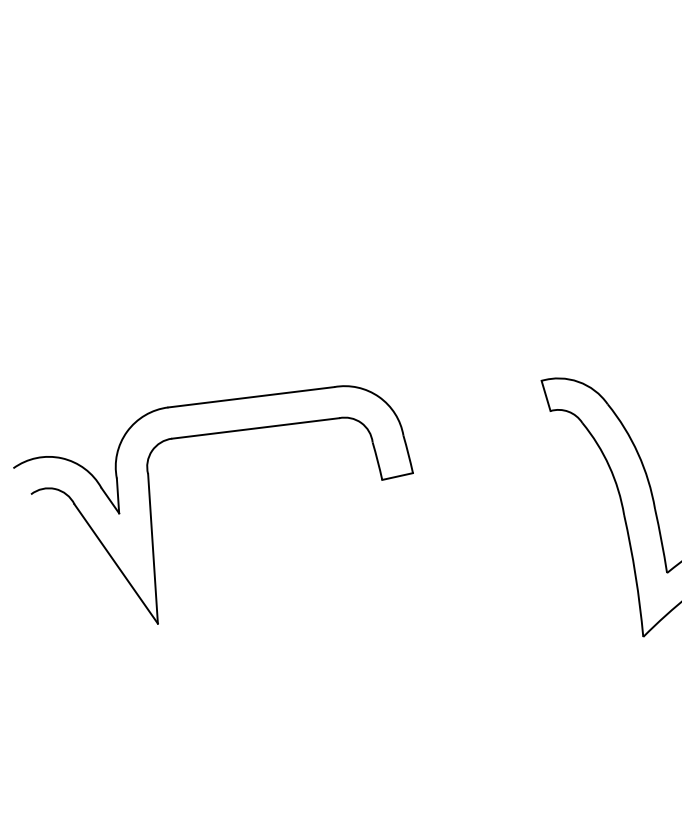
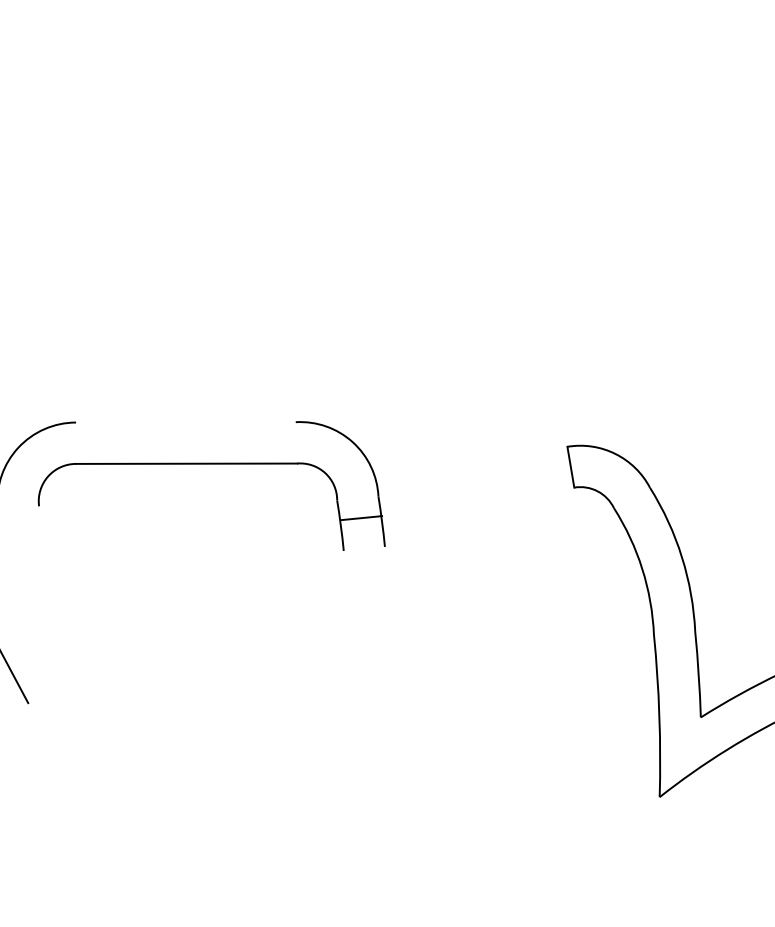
line: (251, 397) -> (186, 422), removed
line: (397, 476) -> (361, 518), moved
line: (152, 548) -> (33, 604), removed

